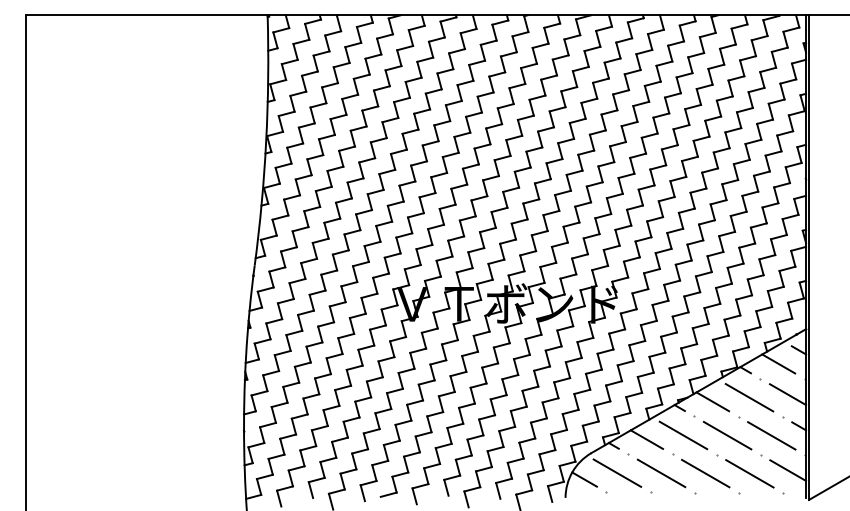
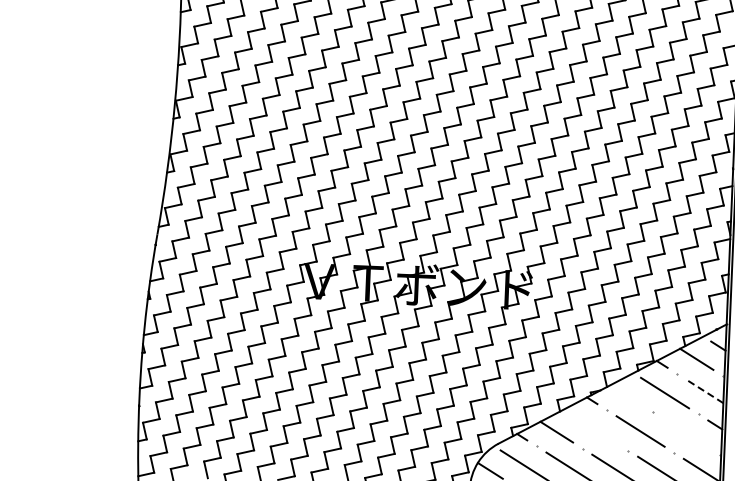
line: (788, 394) -> (705, 391), solid -> dashed
line: (712, 401) -> (626, 395), removed
line: (683, 435) -> (594, 429), removed
line: (771, 435) -> (686, 433), removed

